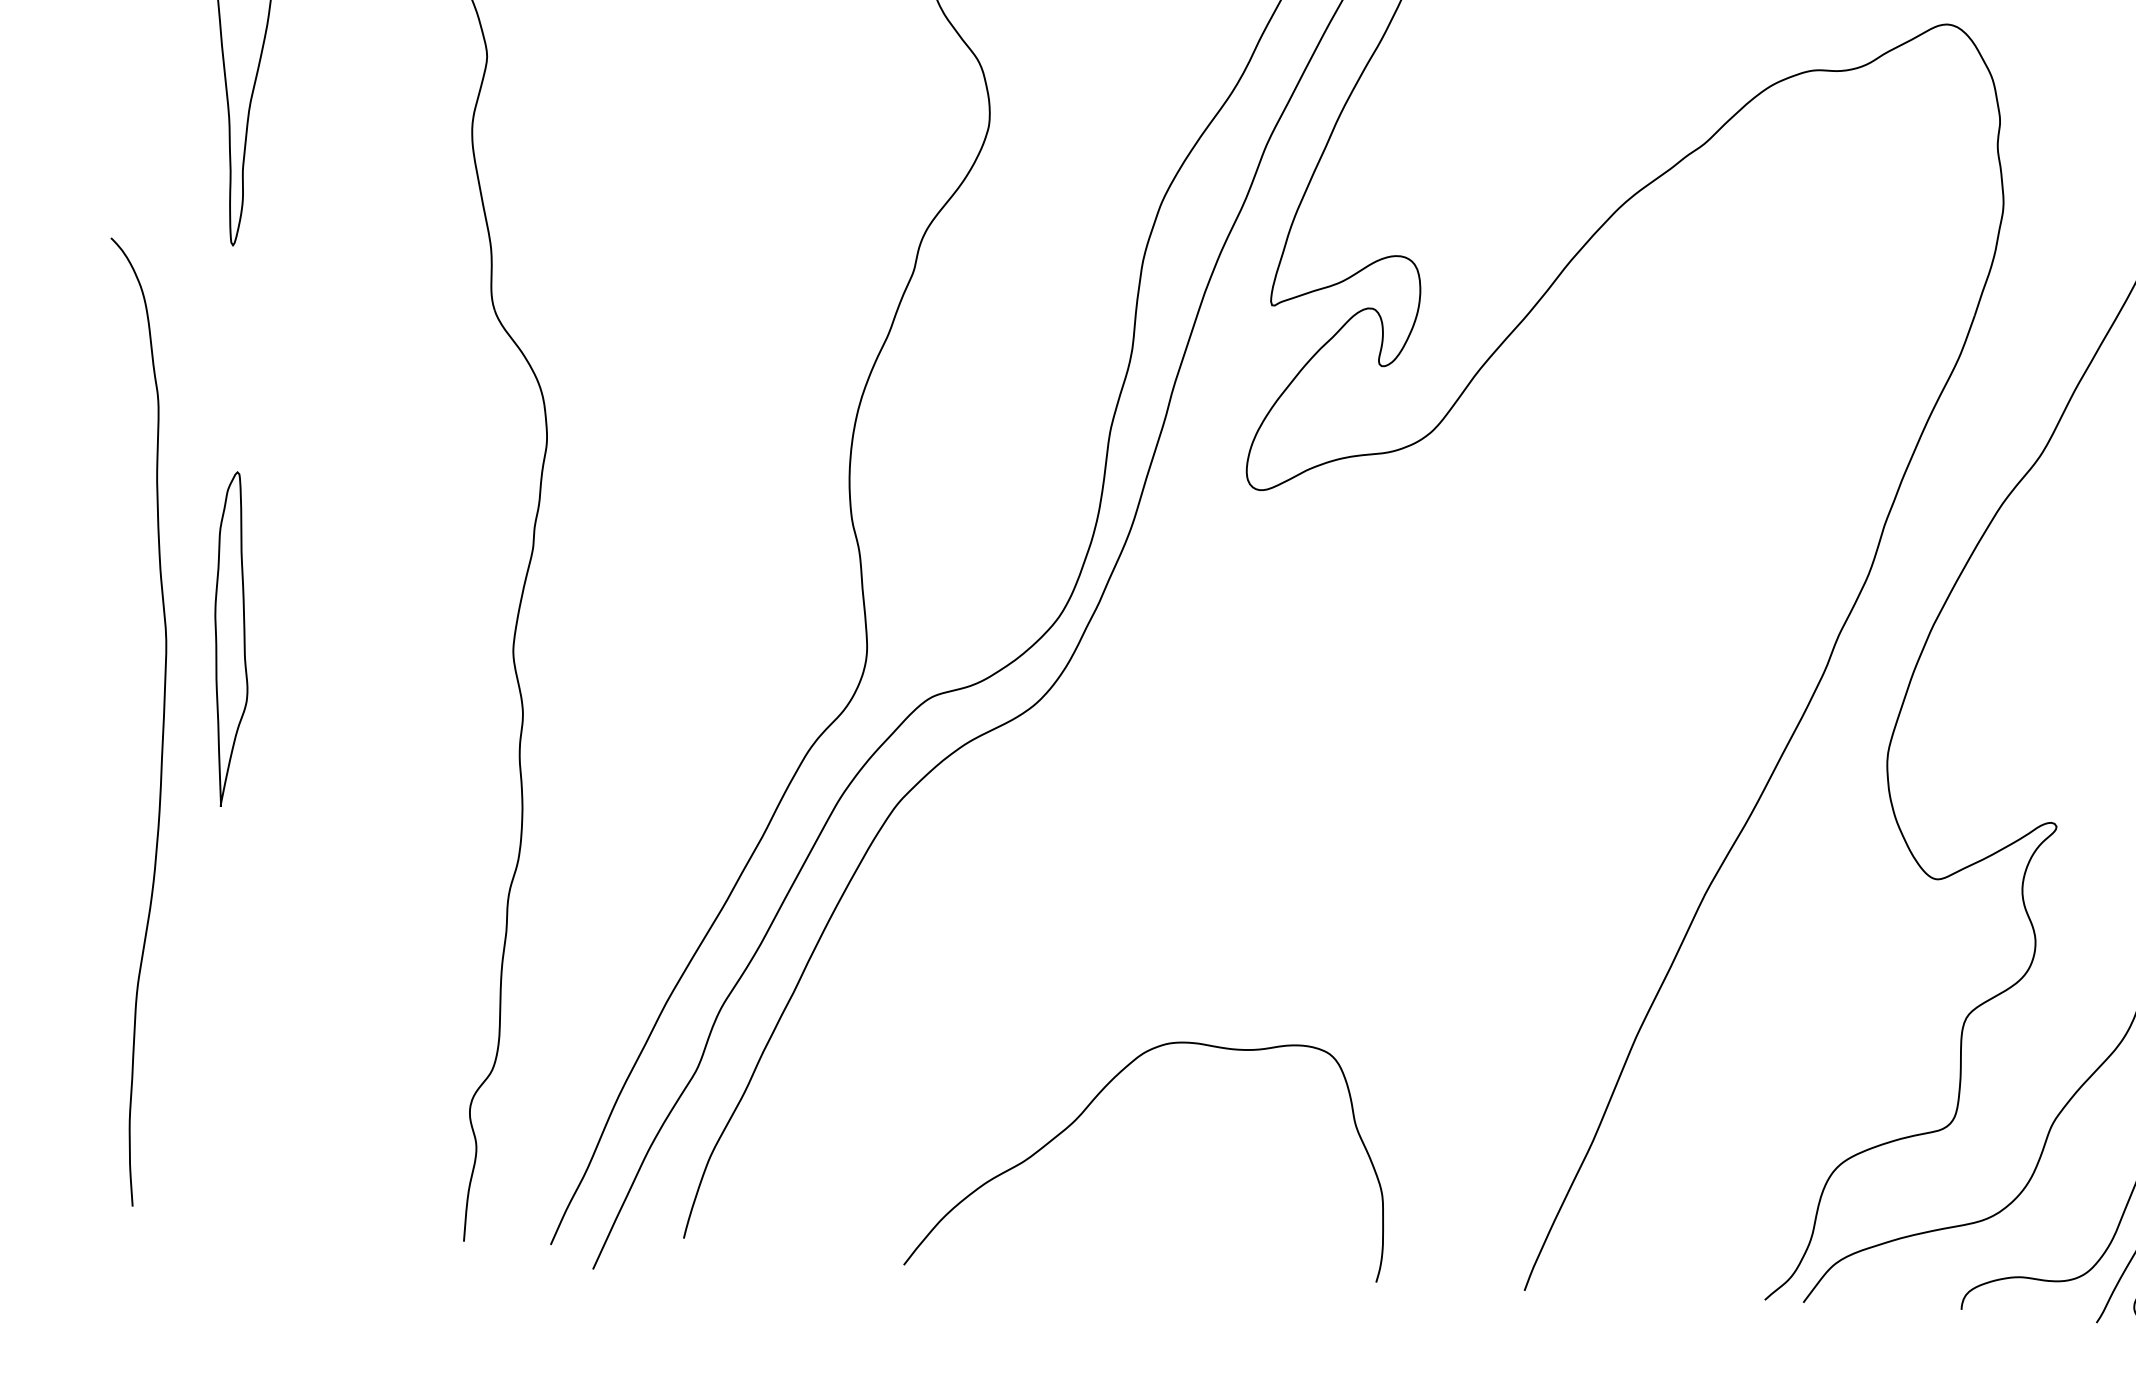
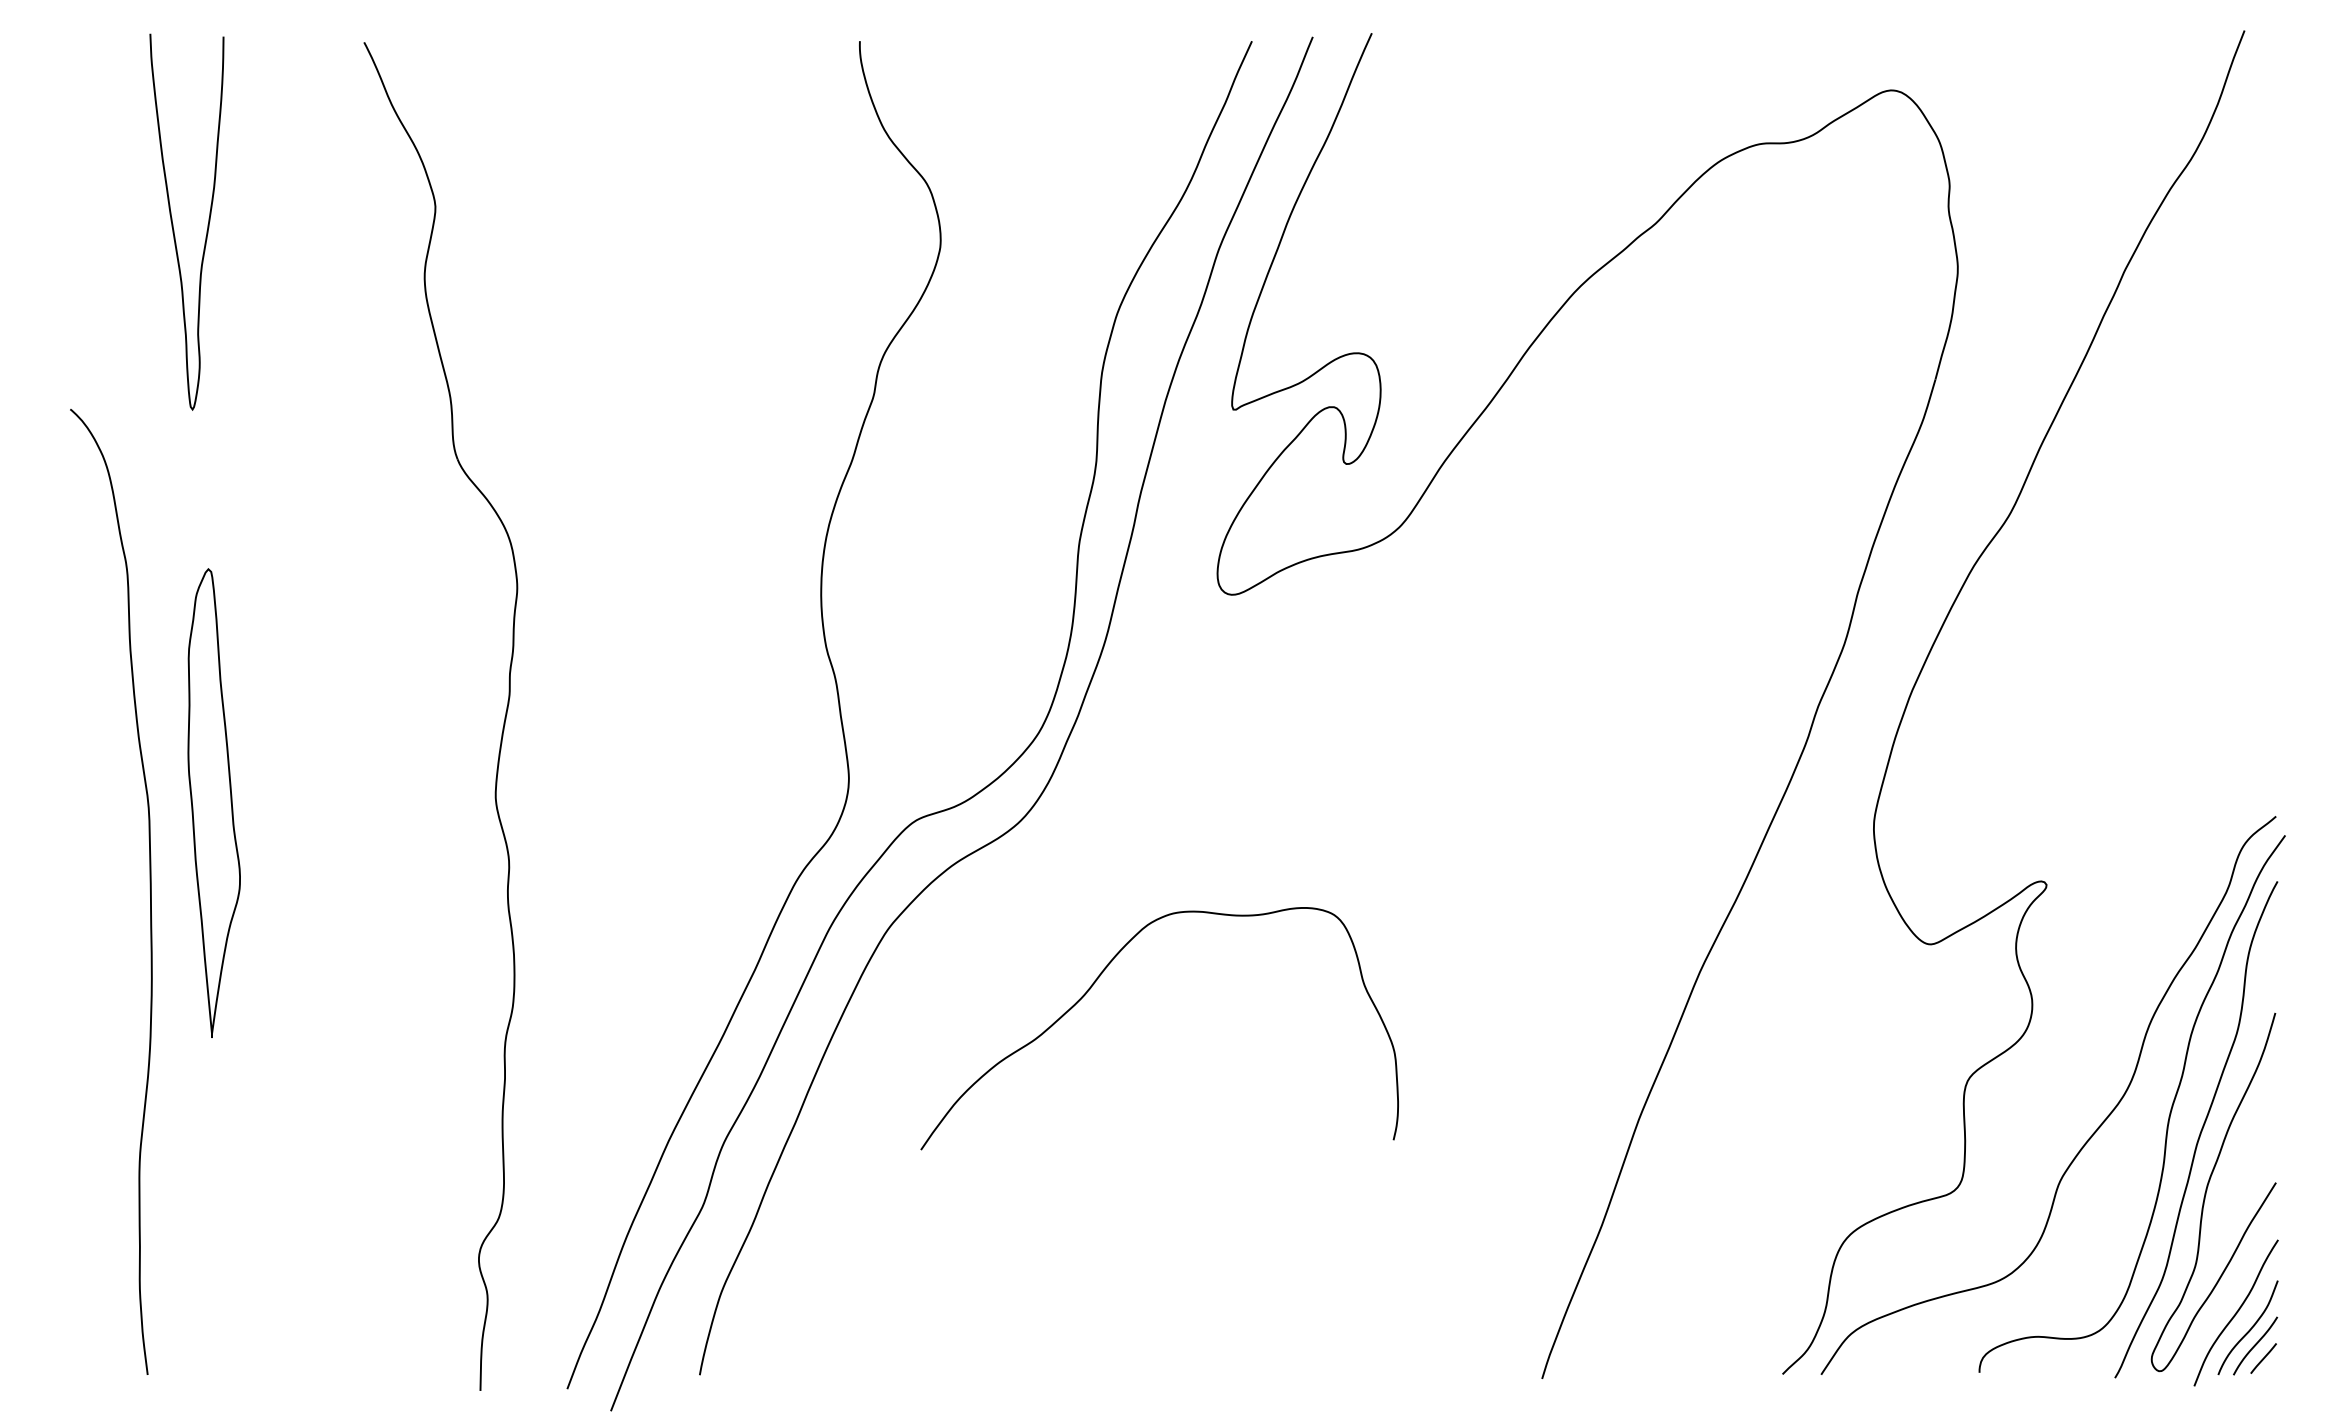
part: (232, 638) -> (214, 802), size x1.4
curve: (1089, 1106) -> (1097, 980), moved

